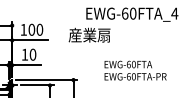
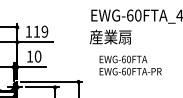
text: (35, 29) -> (40, 31), 100 -> 119
text: (89, 34) -> (110, 36), moved
text: (135, 70) -> (130, 65), moved

